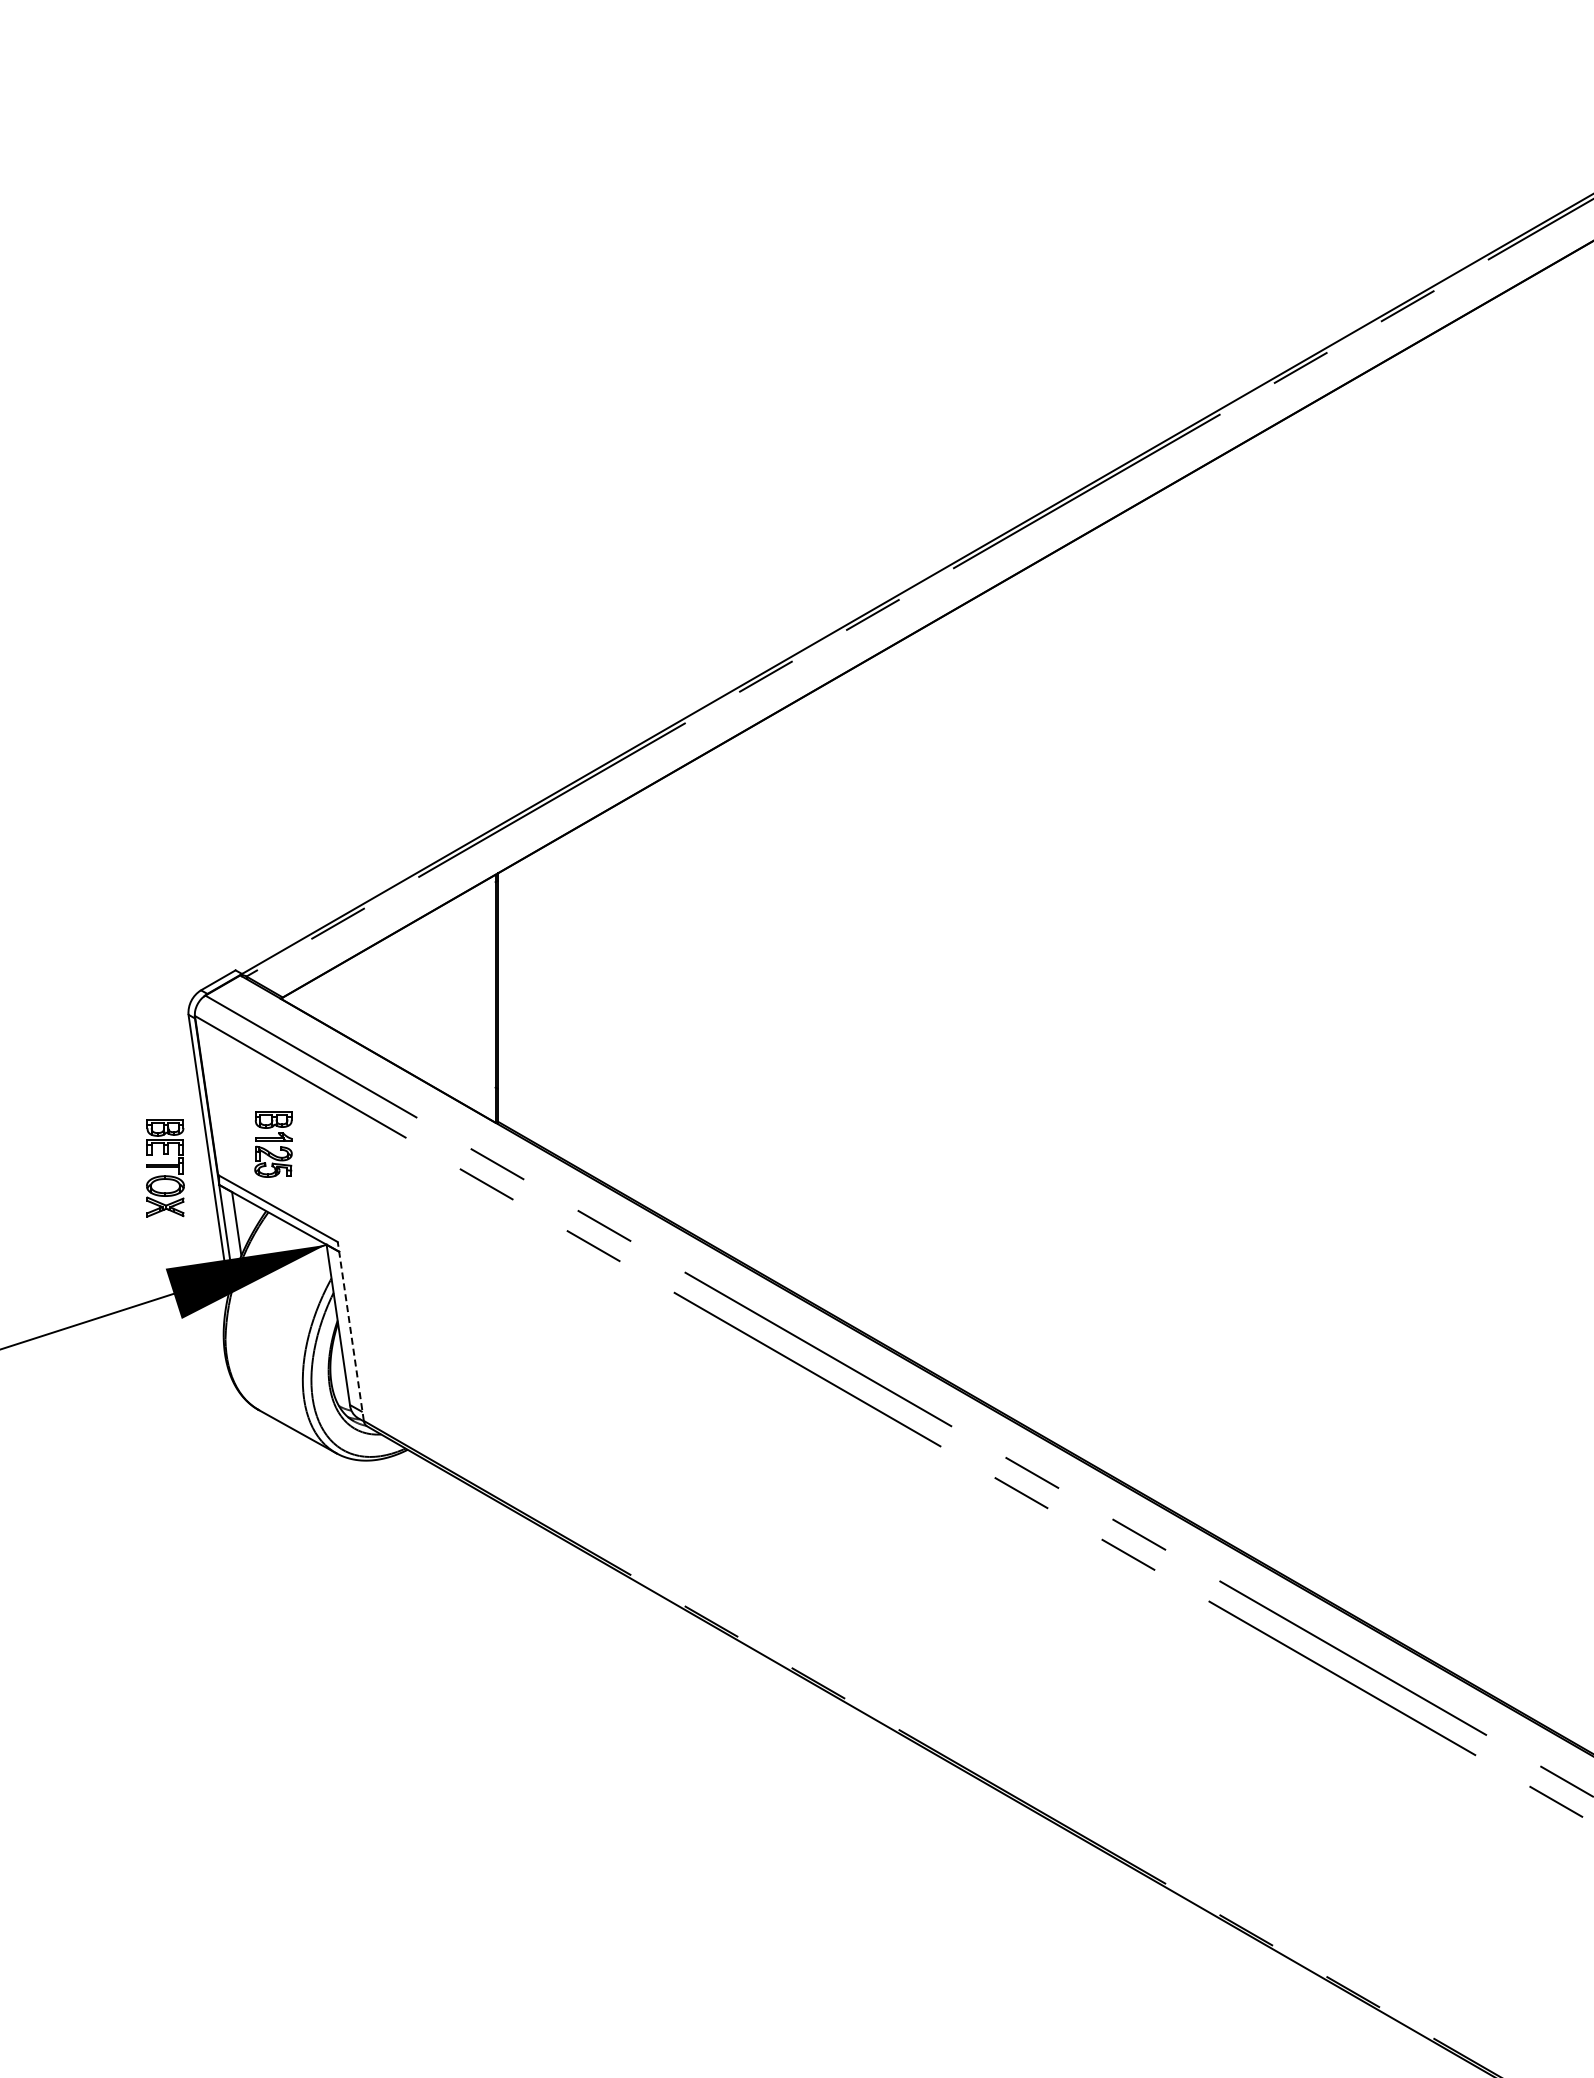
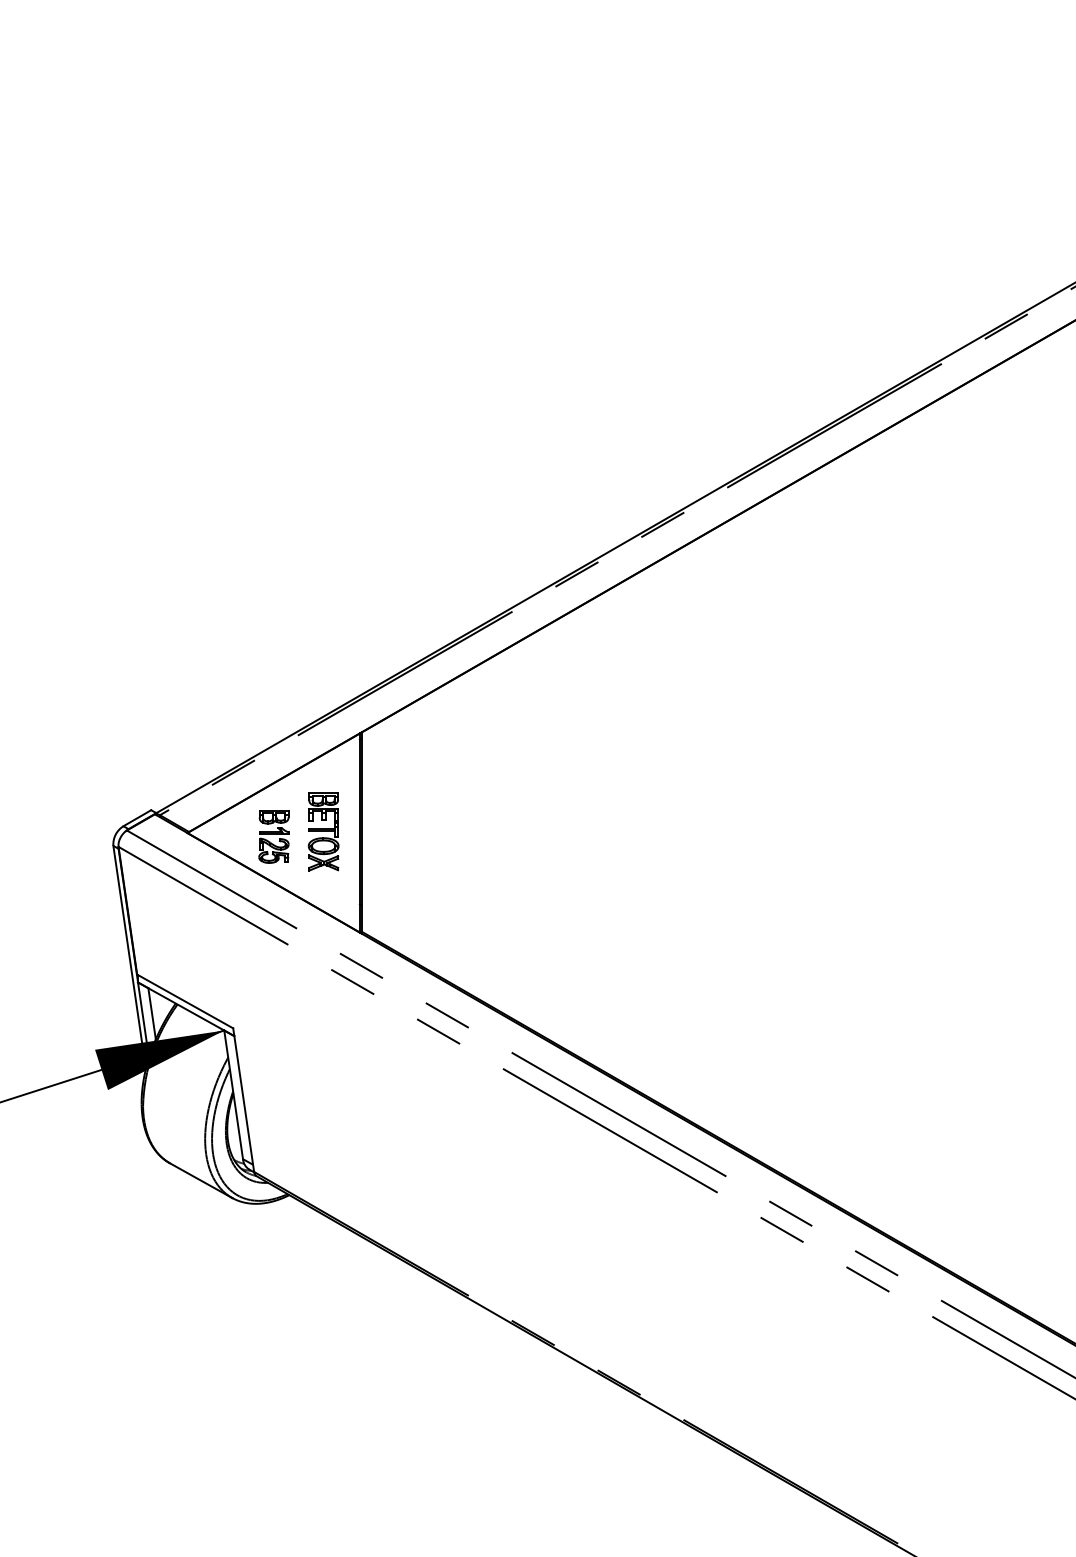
part: (273, 1144) -> (273, 836), moved
part: (165, 1168) -> (323, 832), moved
line: (350, 1331) -> (243, 1100), dashed -> solid

